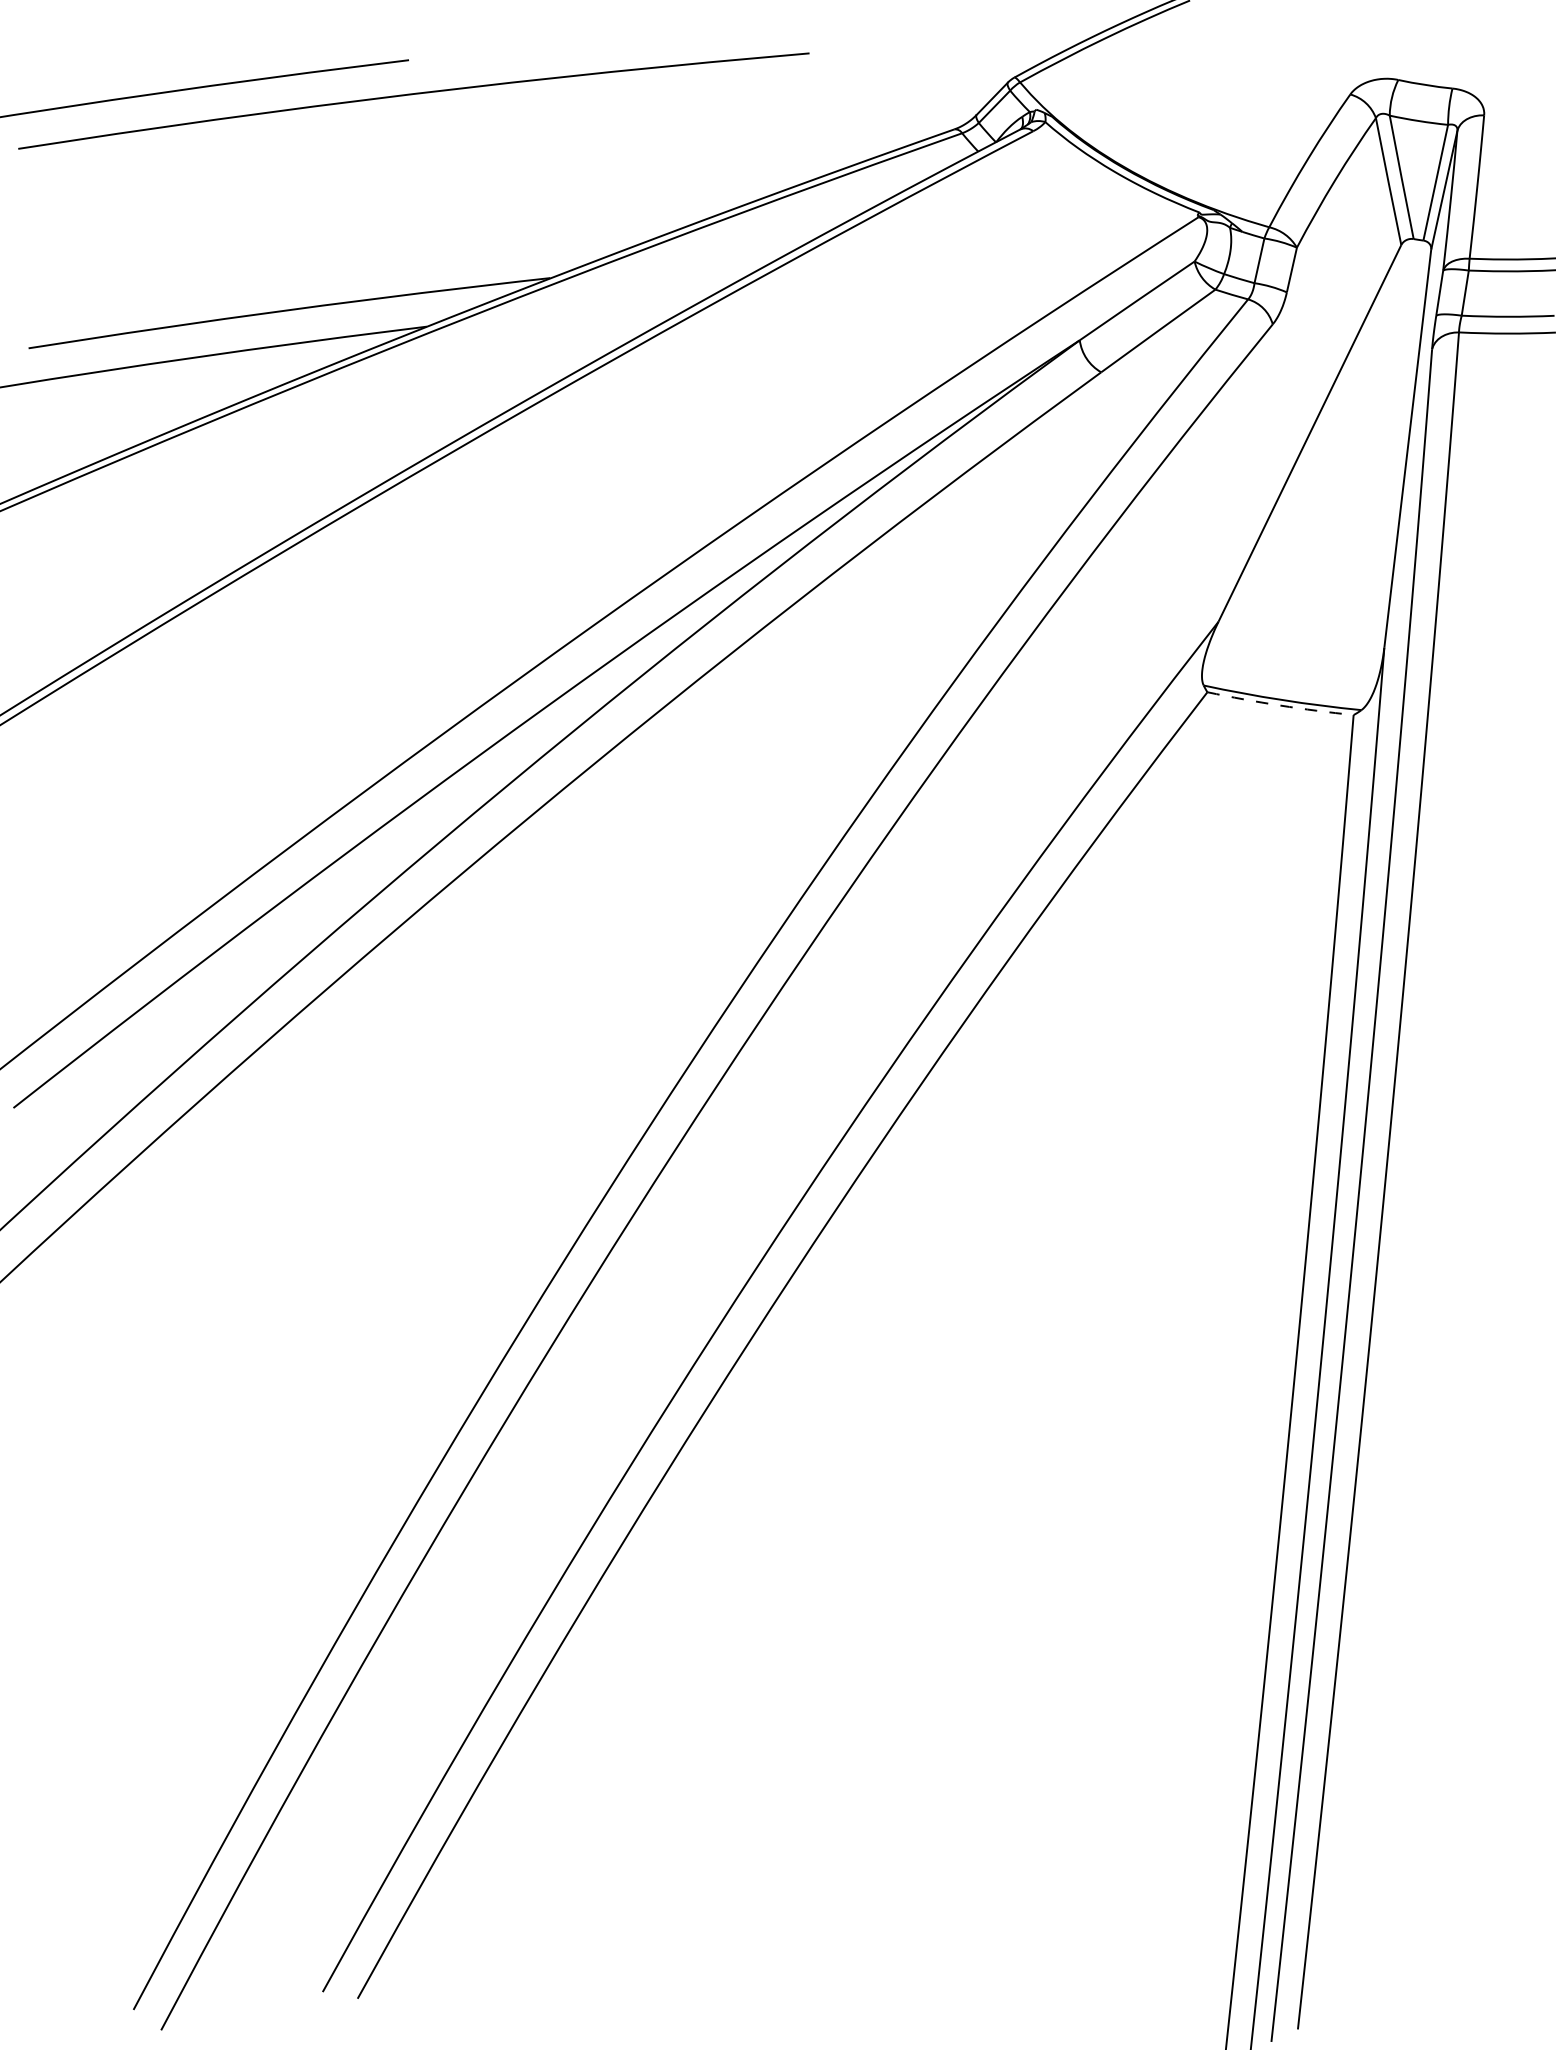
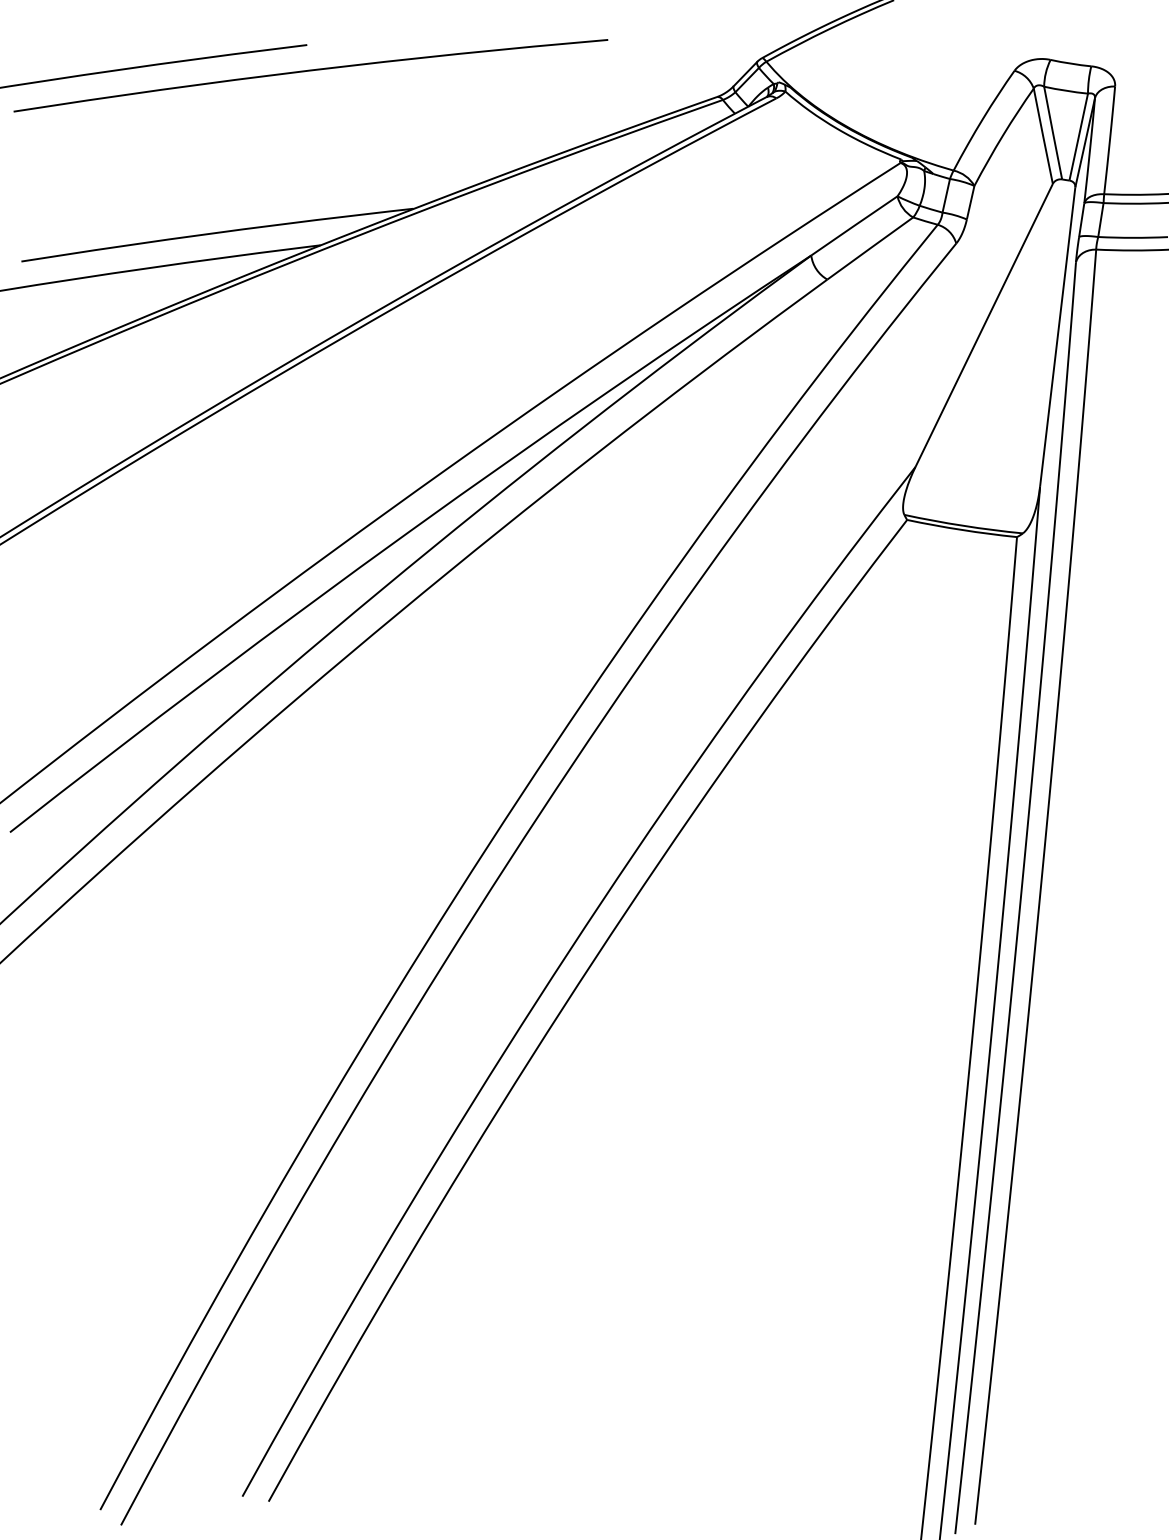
arc: (1280, 705) -> (962, 529), dashed -> solid

